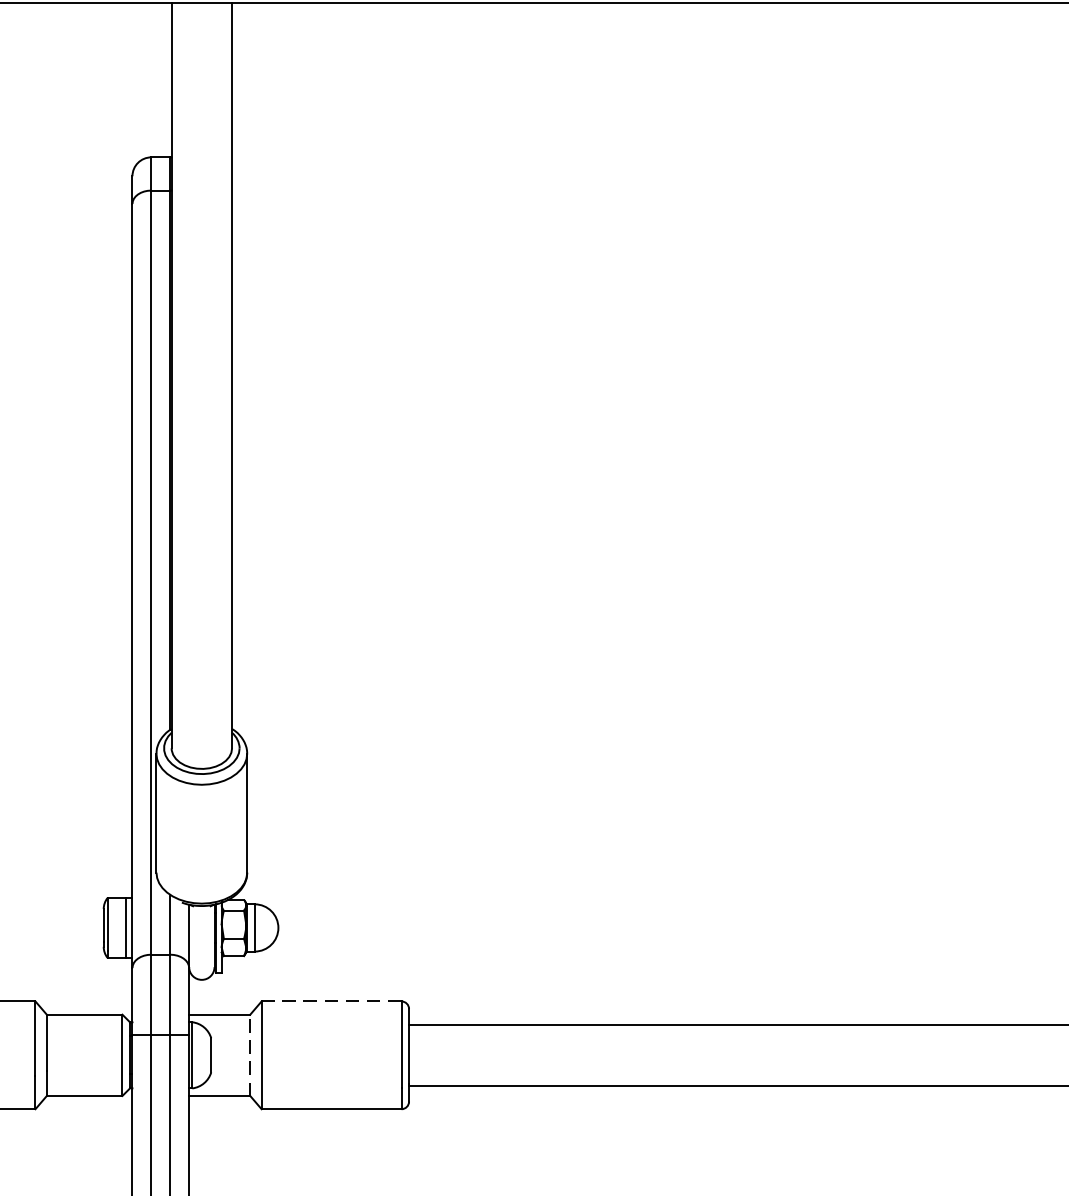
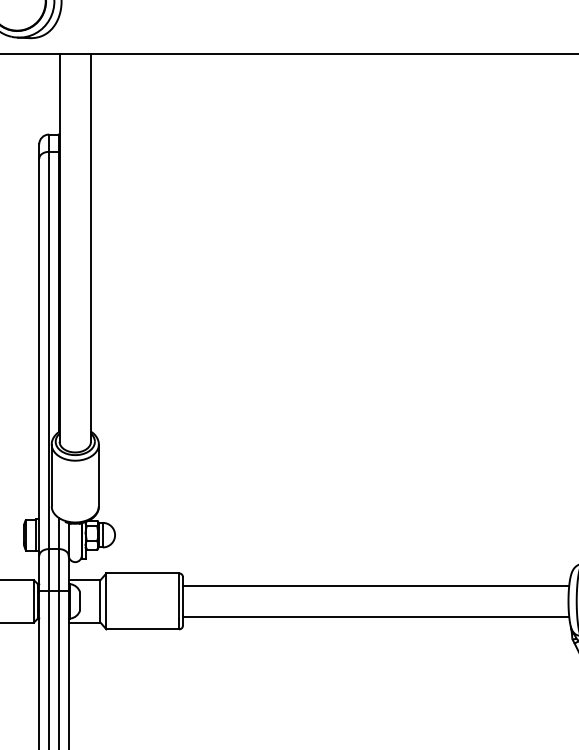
line: (331, 1001) -> (142, 573), dashed -> solid
line: (250, 1053) -> (100, 600), dashed -> solid

